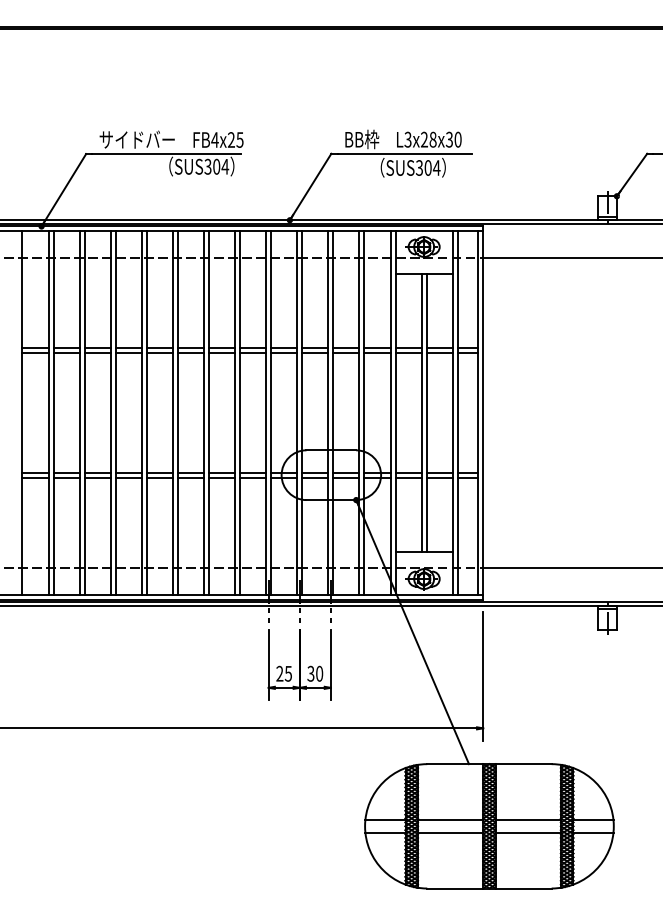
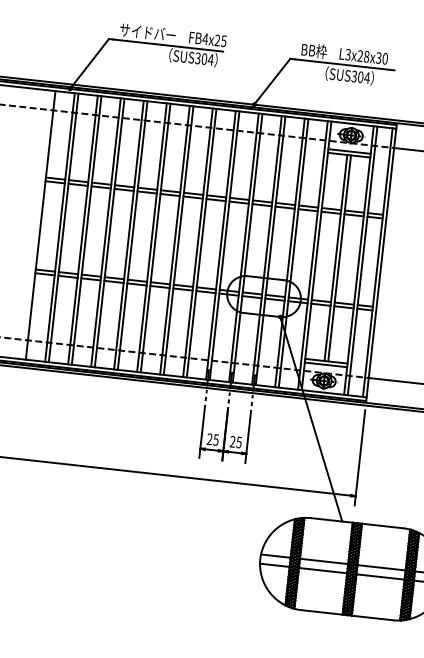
line: (423, 268) -> (349, 151), added
line: (423, 557) -> (325, 364), added
text: (315, 673) -> (236, 441), 30 -> 25

